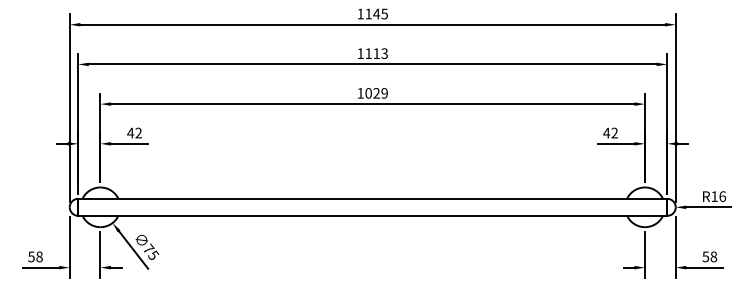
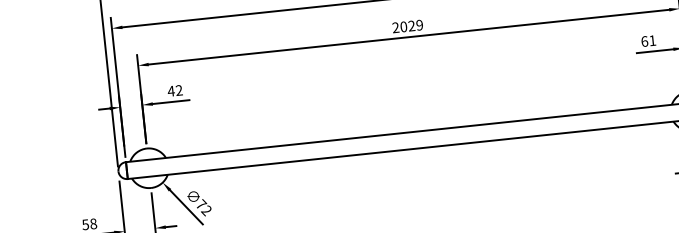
text: (360, 93) -> (395, 27), 1029 -> 2029
text: (610, 132) -> (648, 40), 42 -> 61
text: (153, 255) -> (206, 210), 75 -> 72

